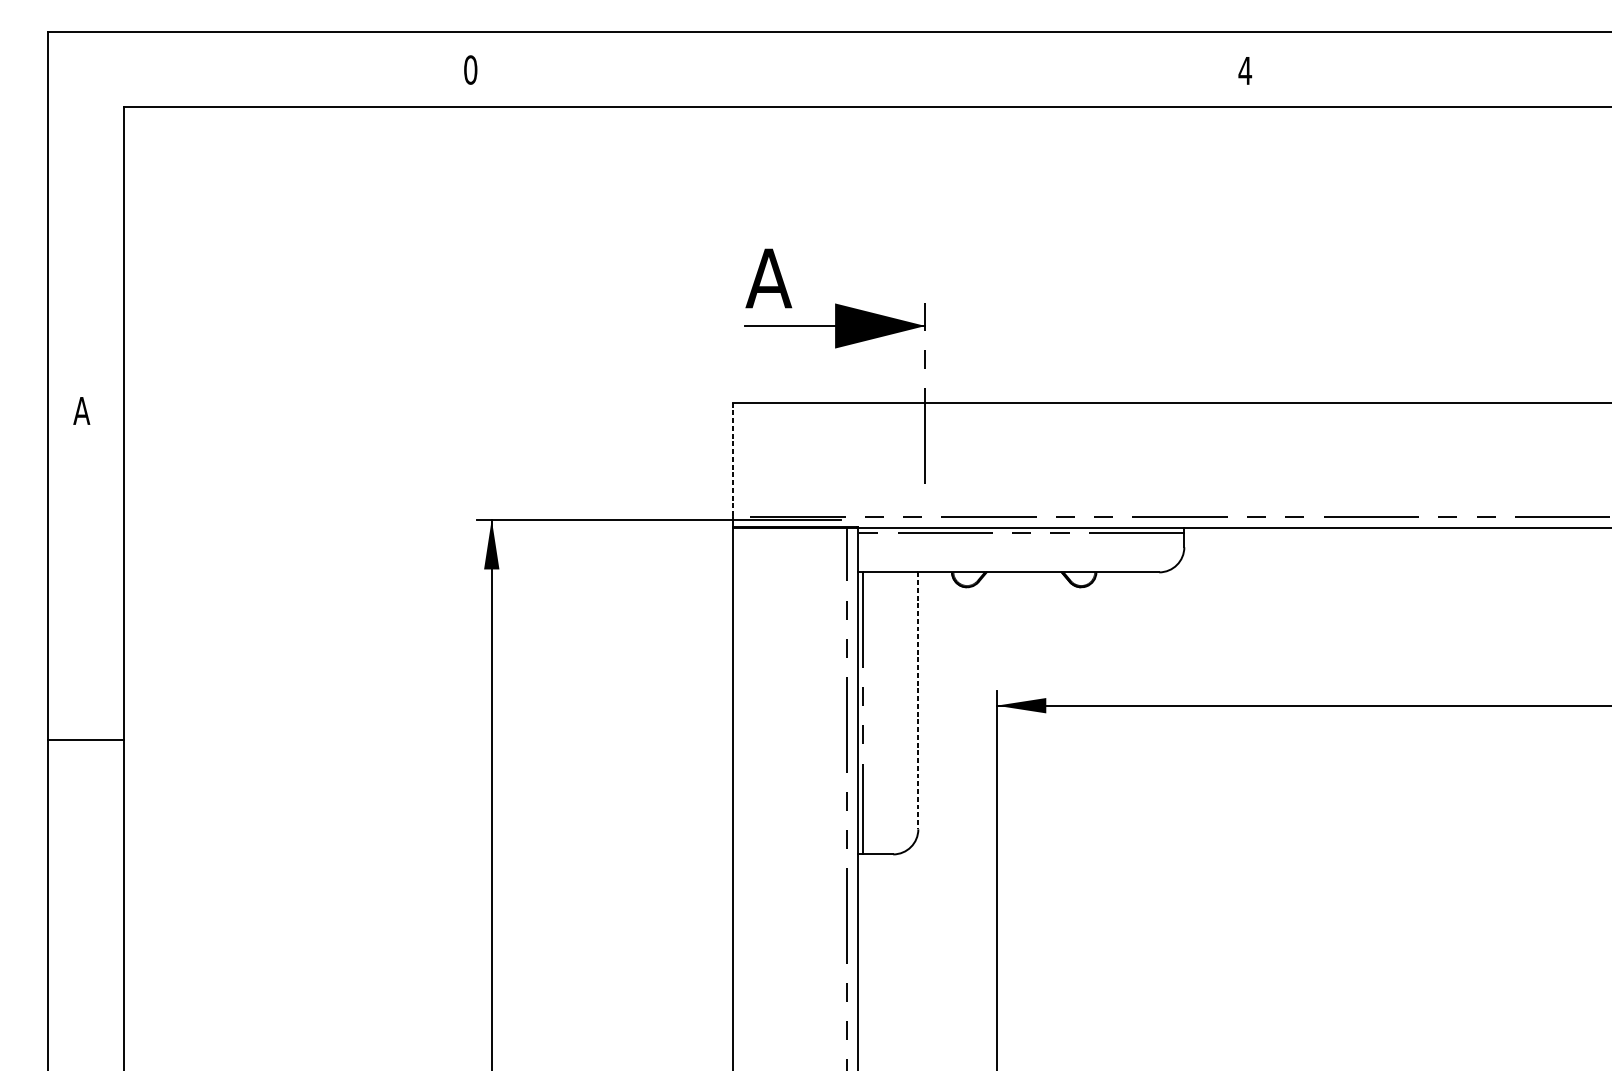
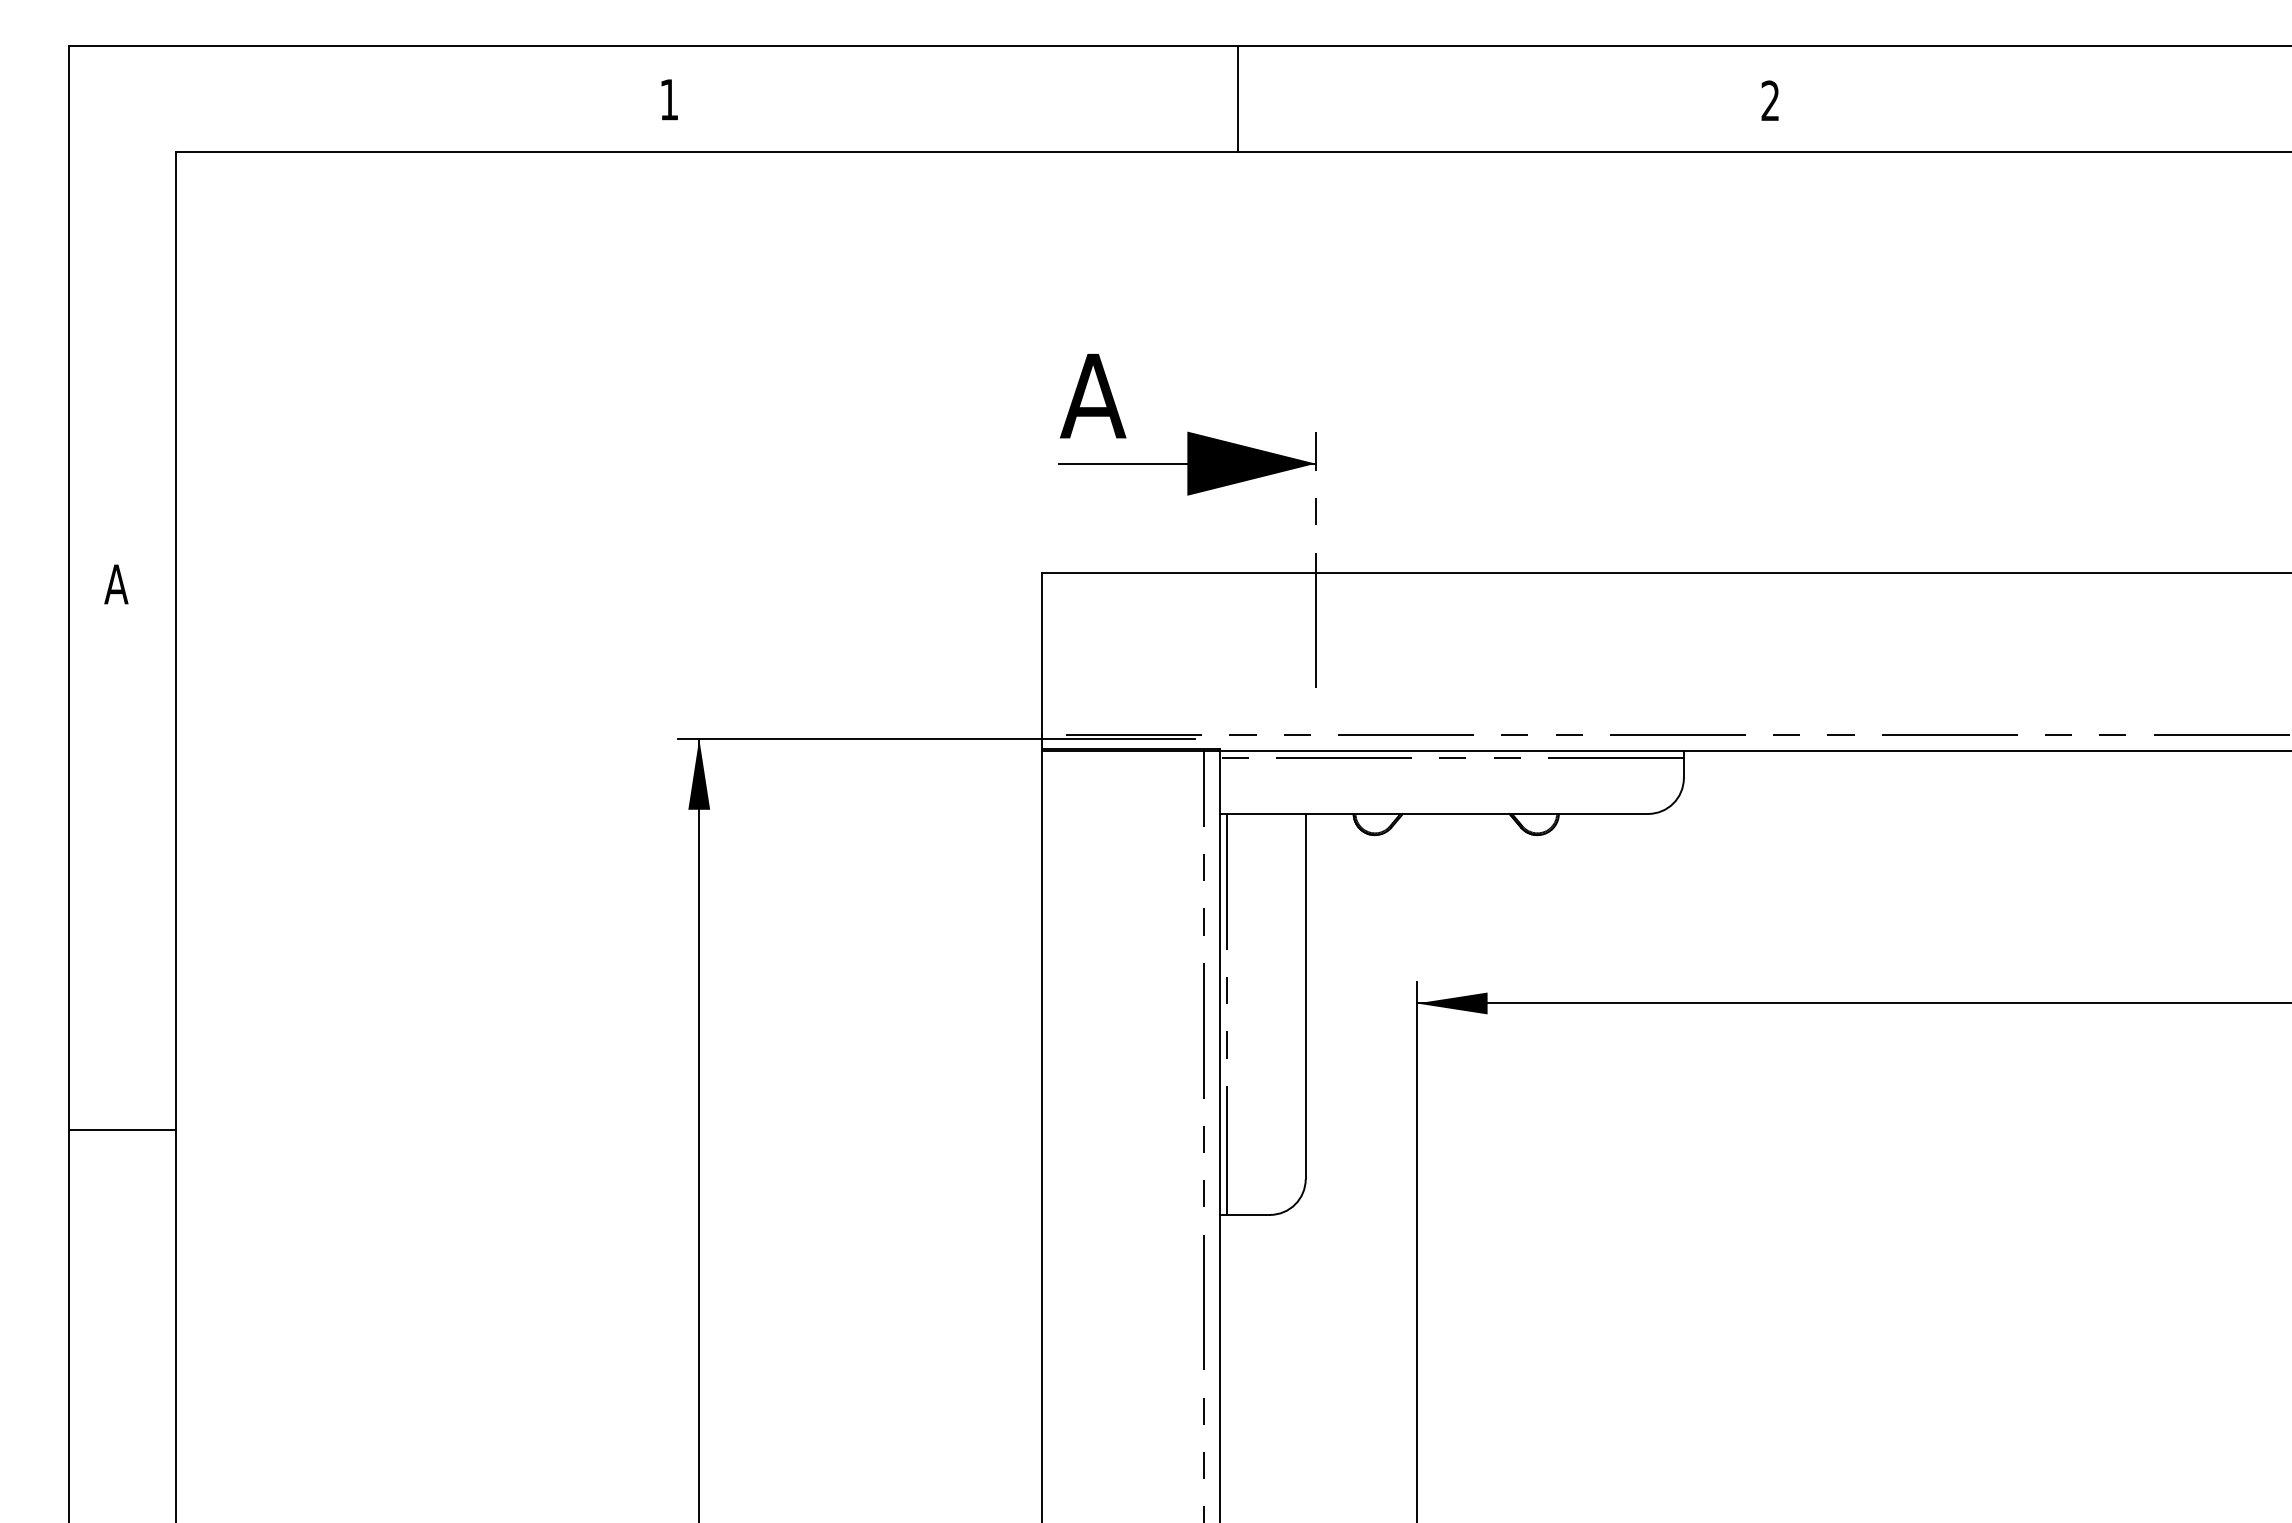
text: (470, 69) -> (669, 99), 0 -> 1
line: (870, 69) -> (1237, 98), added
text: (1245, 70) -> (1770, 100), 4 -> 2
line: (732, 460) -> (1041, 654), dashed -> solid
line: (918, 700) -> (1305, 996), dashed -> solid
line: (86, 739) -> (122, 1129), moved

